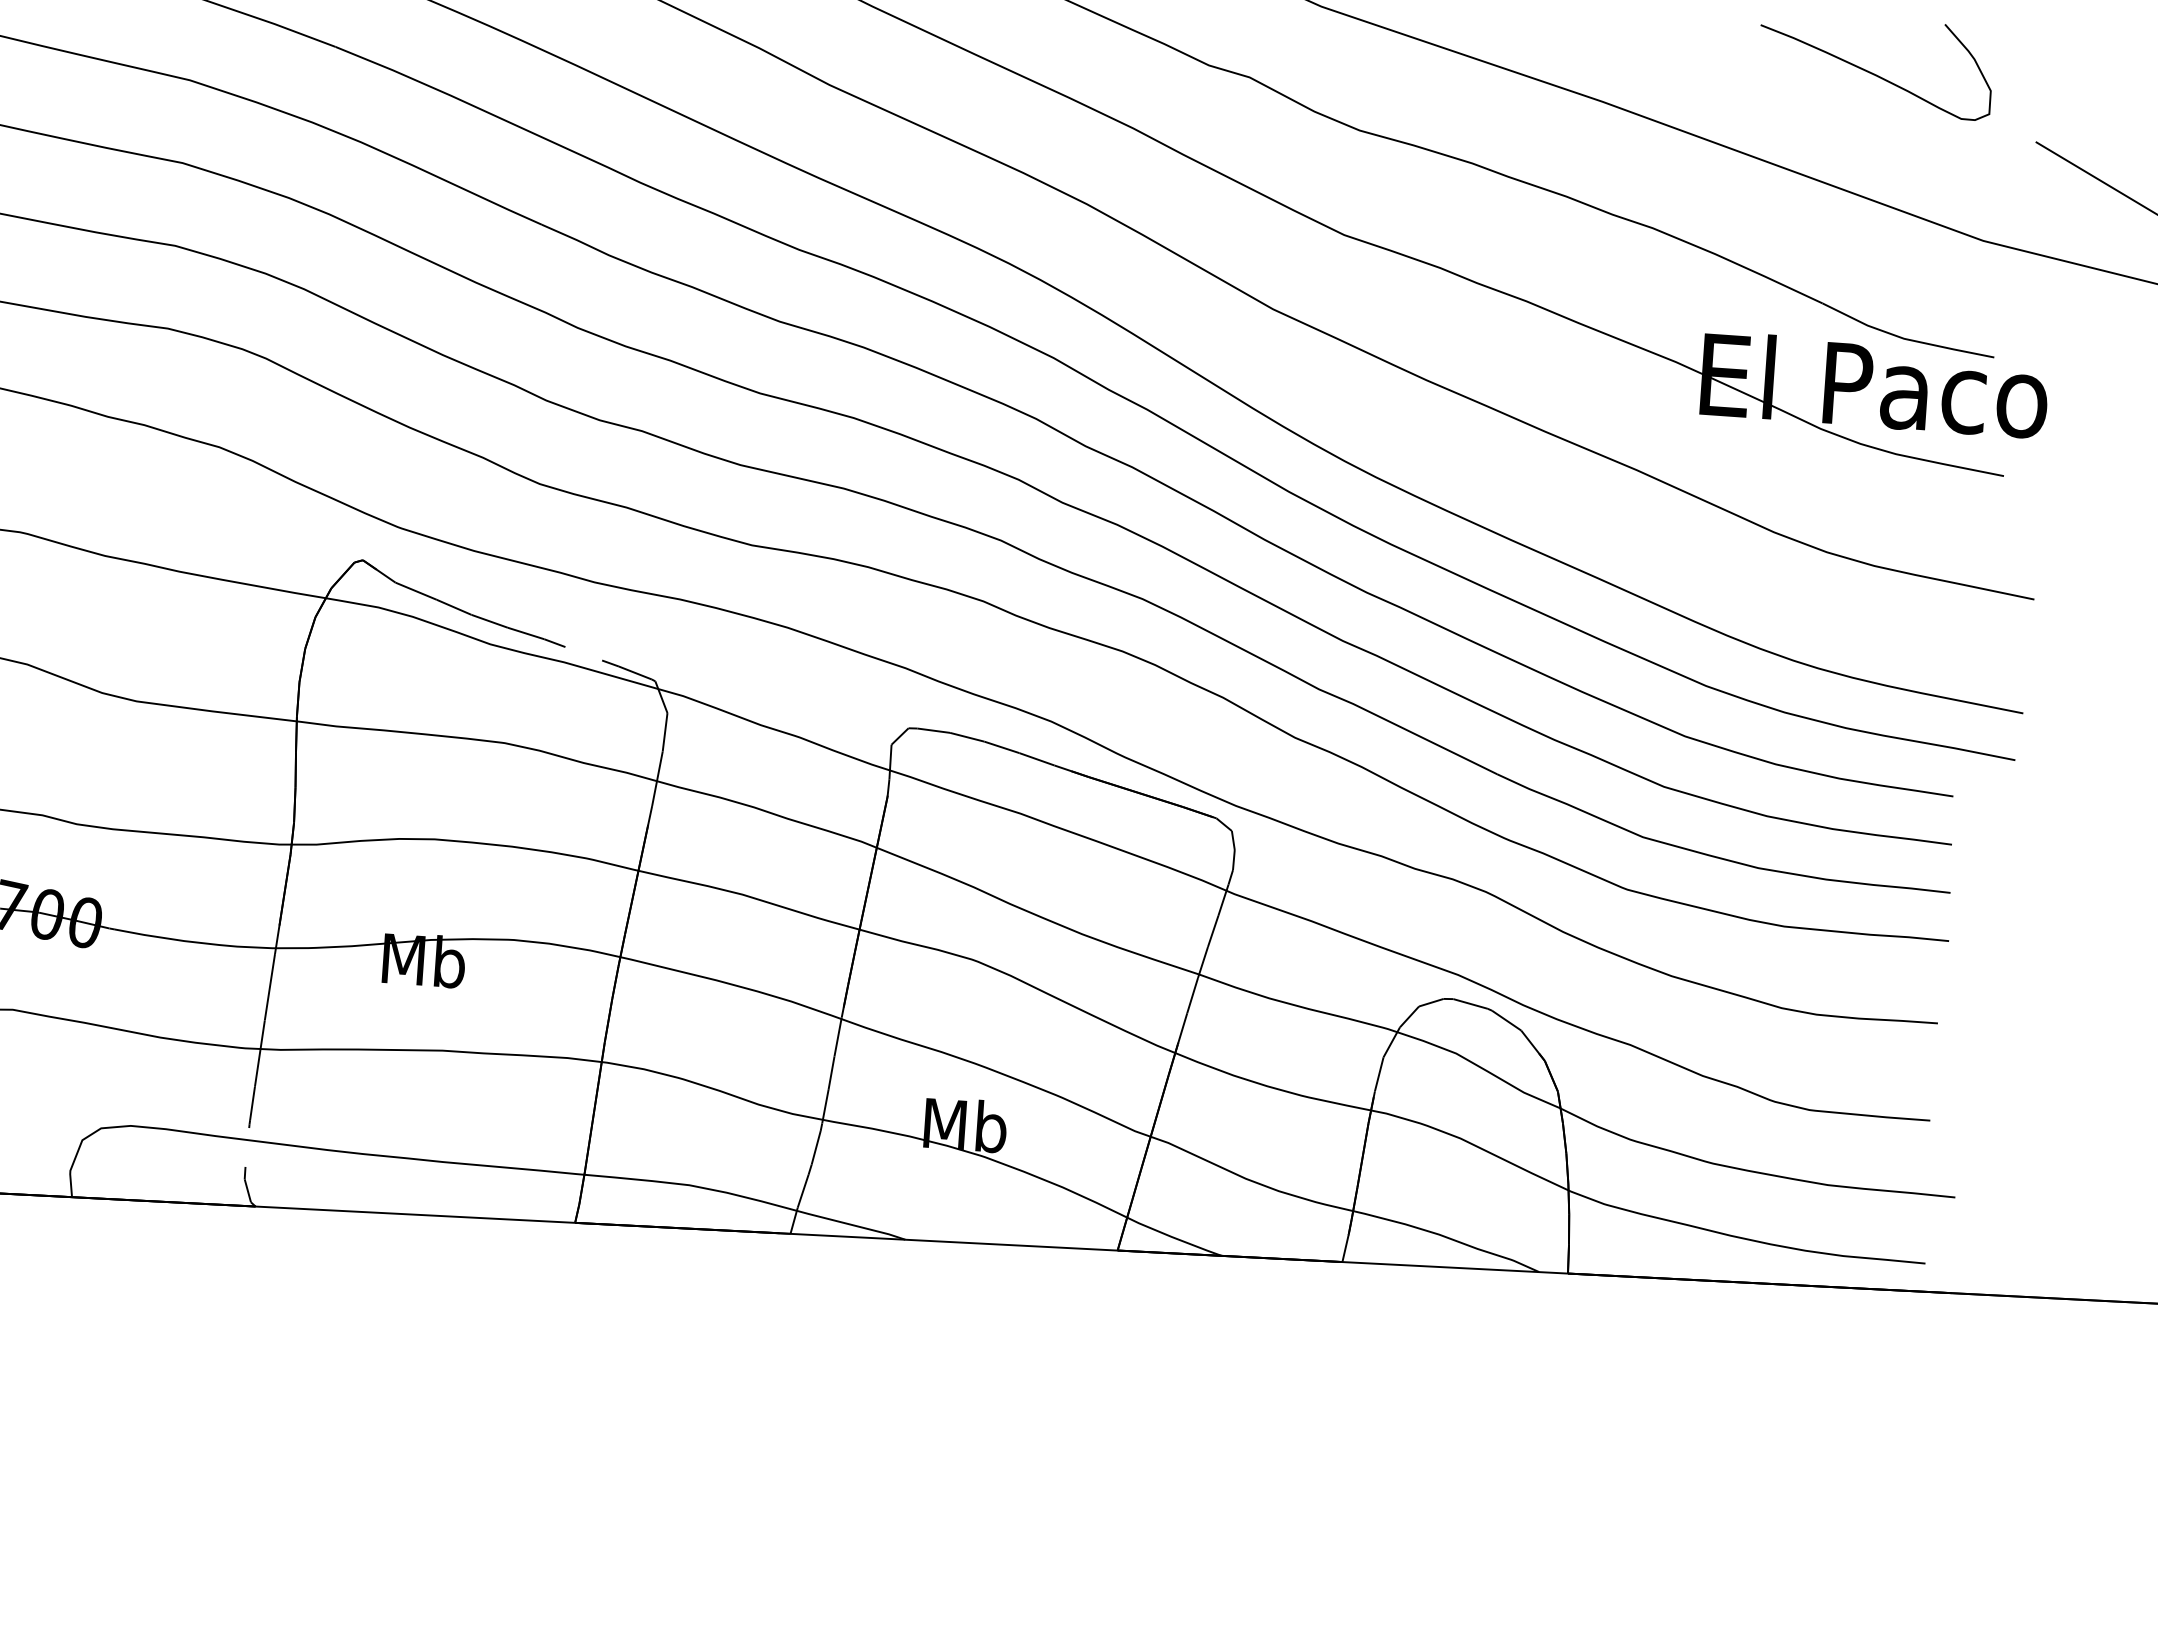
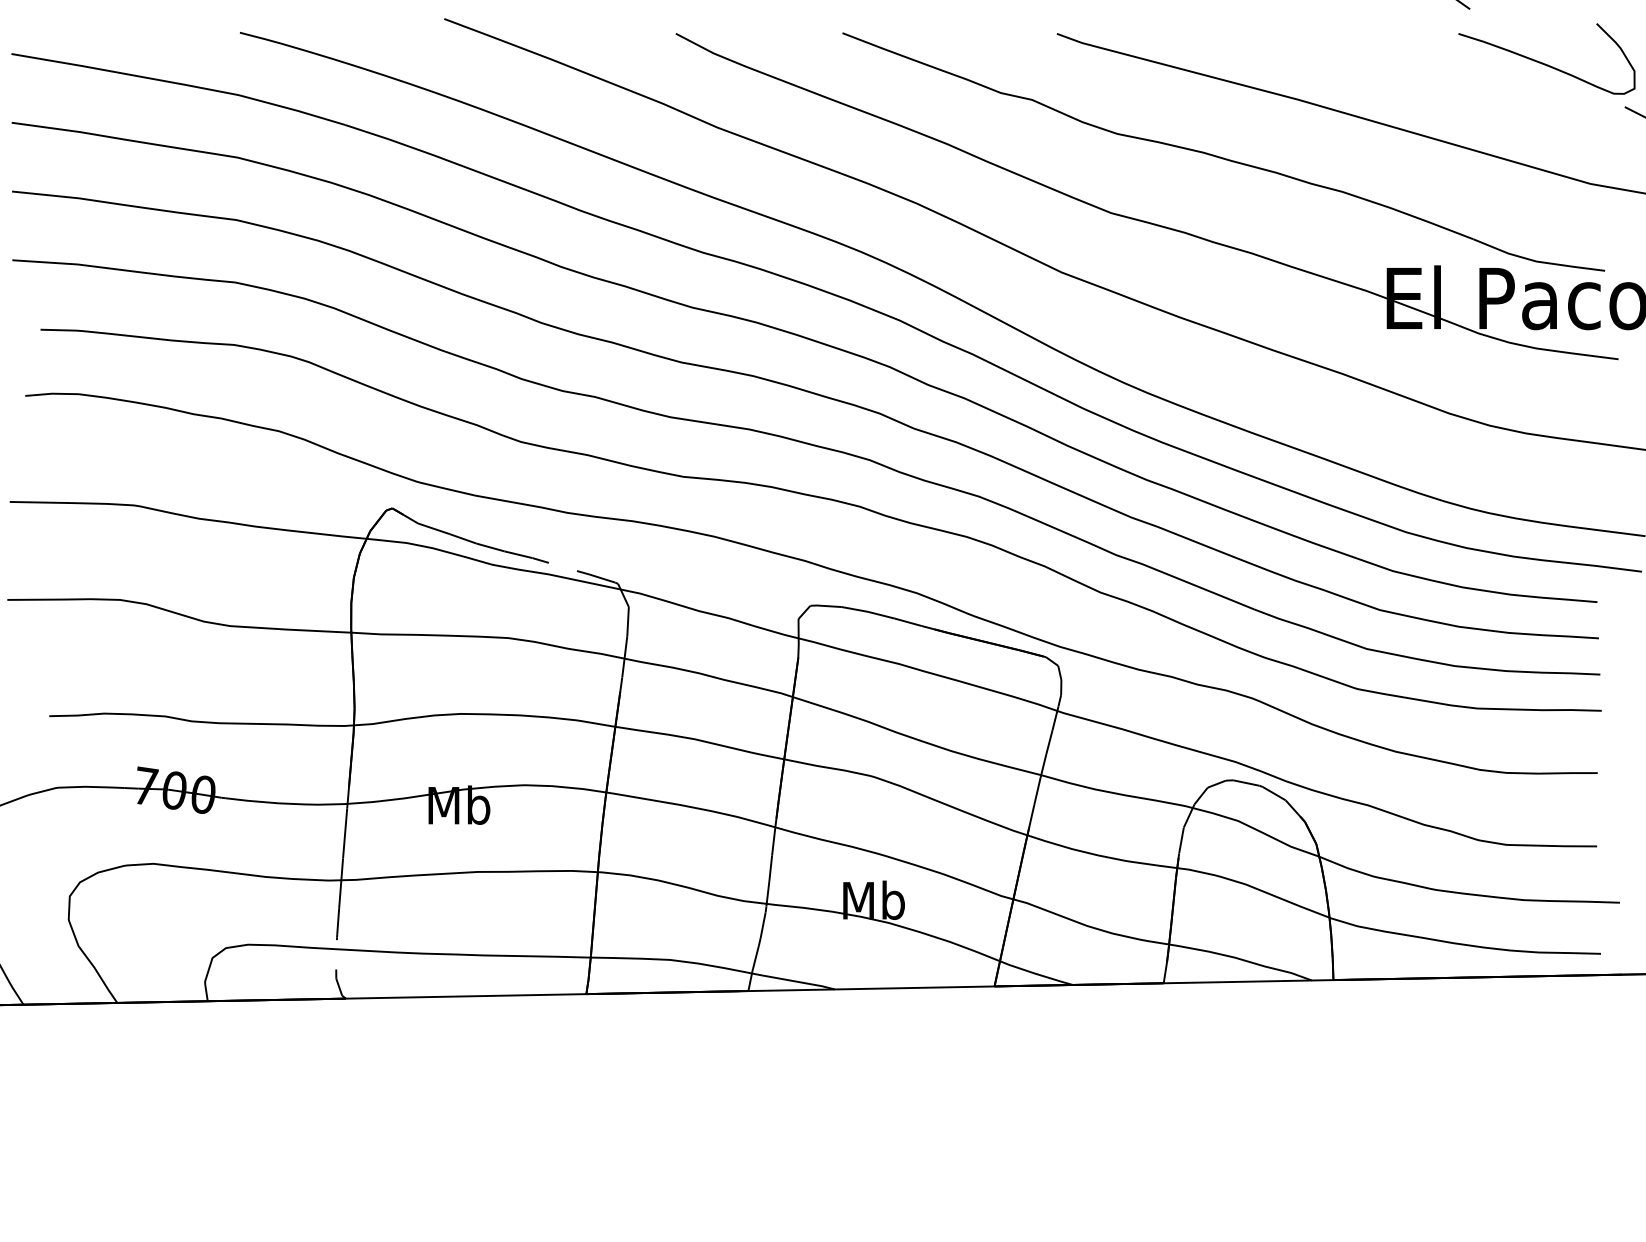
curve: (1873, 72) -> (1545, 63), moved

